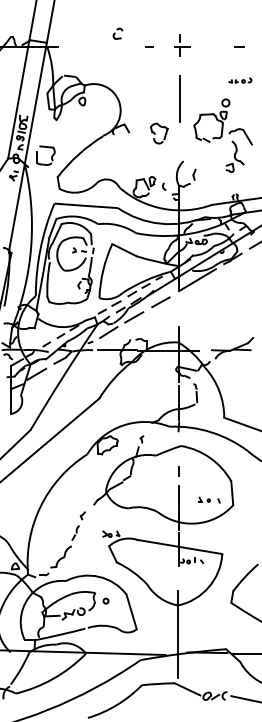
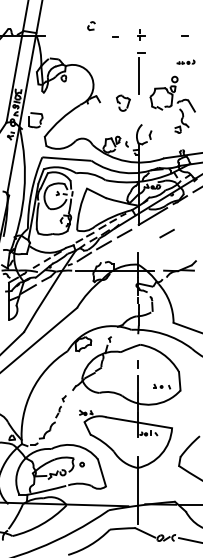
part: (182, 45) -> (141, 35), size x0.6
line: (183, 68) -> (142, 52), added
line: (215, 302) -> (166, 233), added

